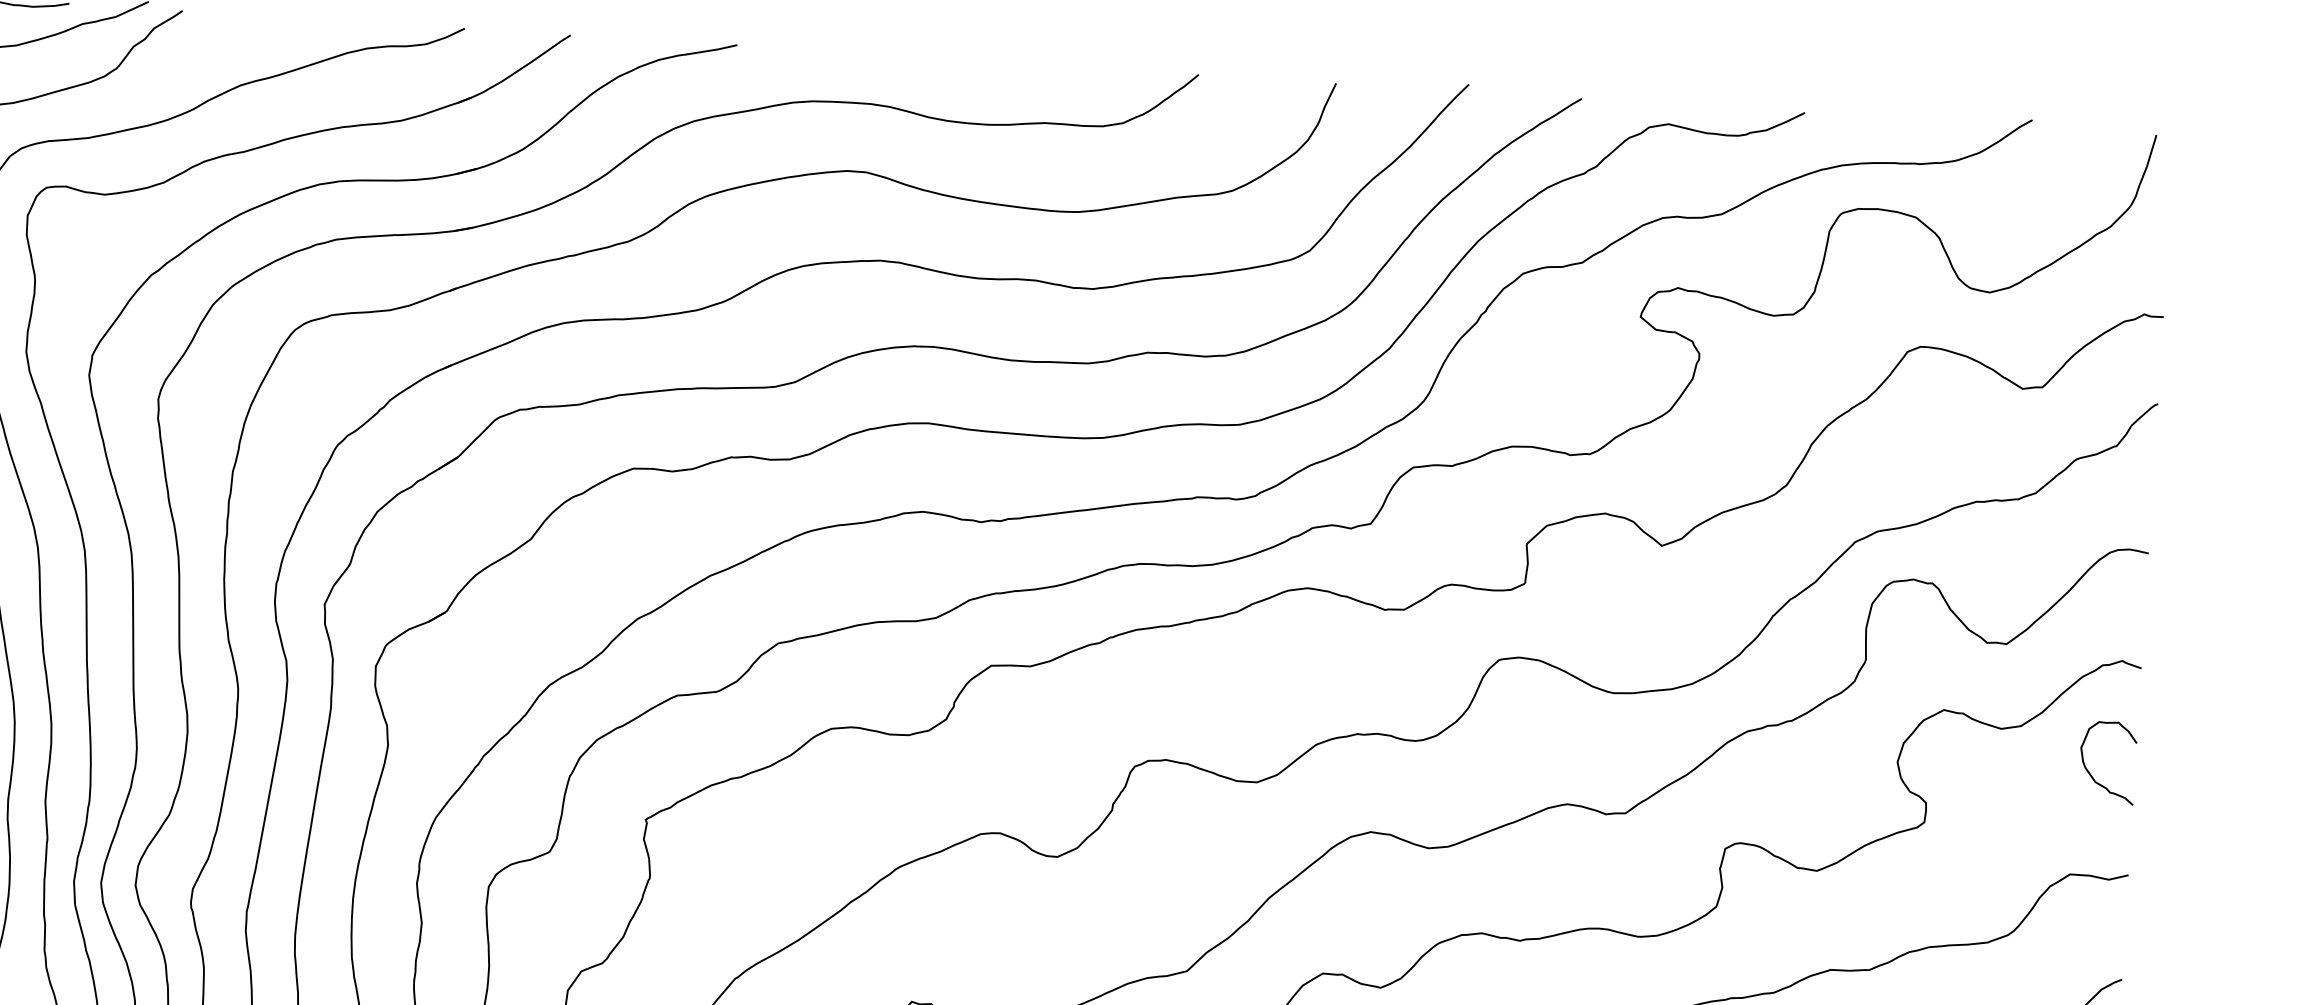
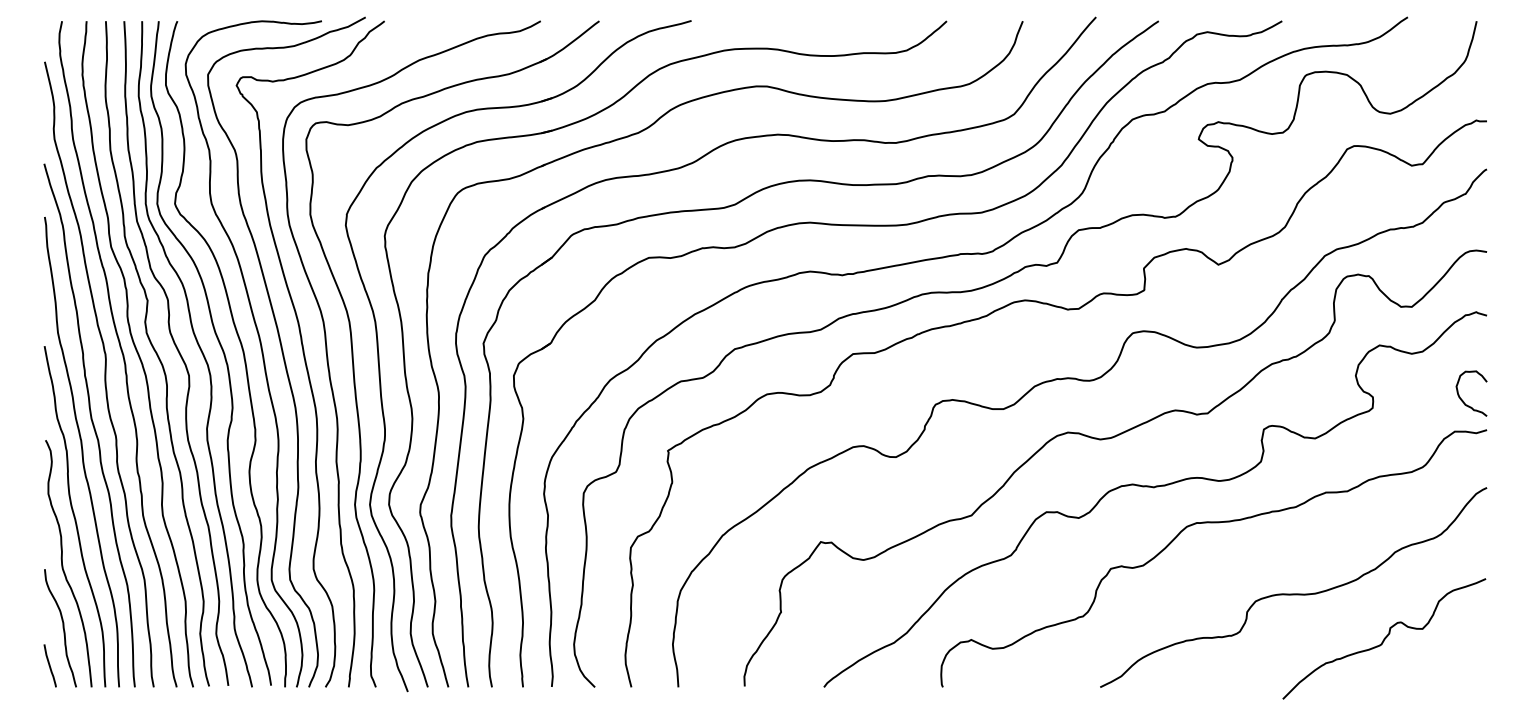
curve: (2092, 773) -> (1463, 400), moved

